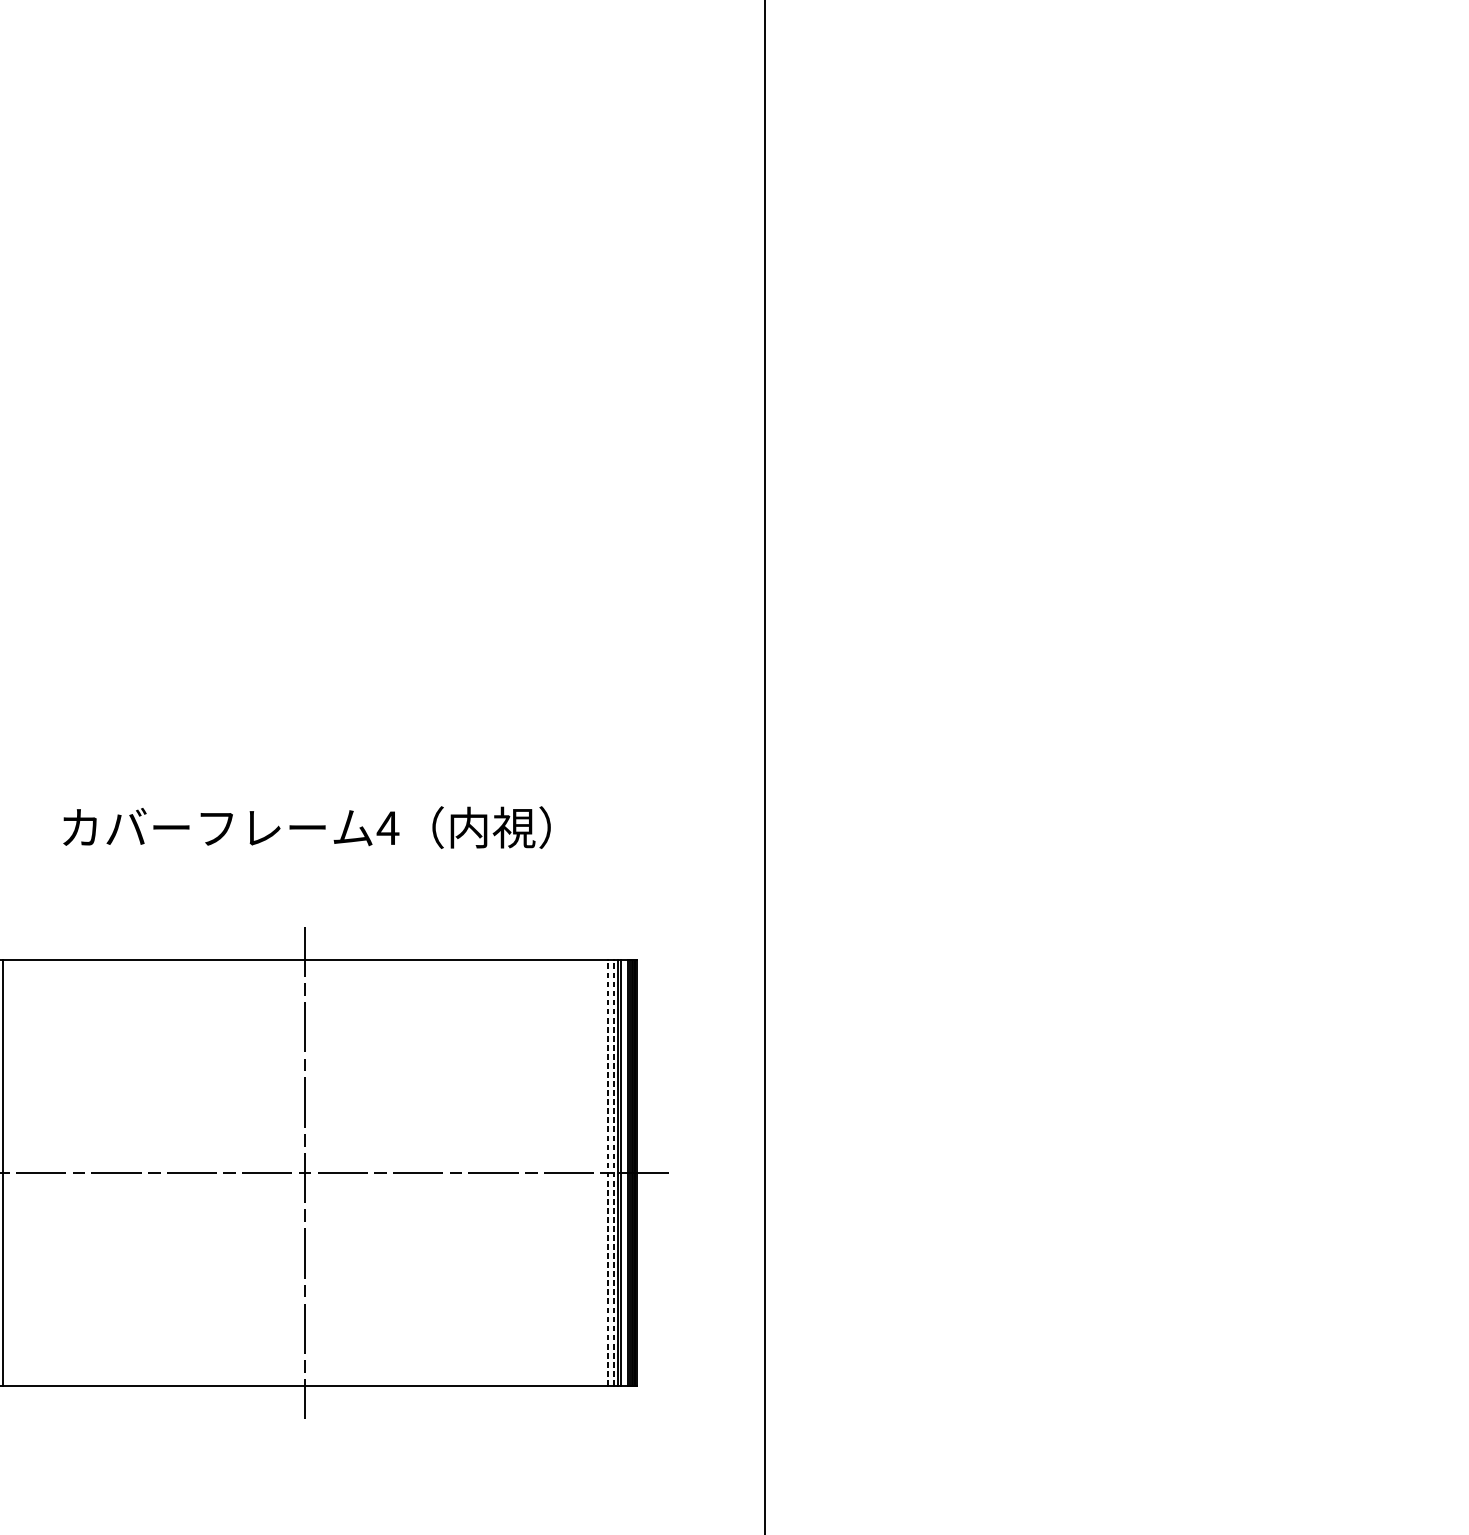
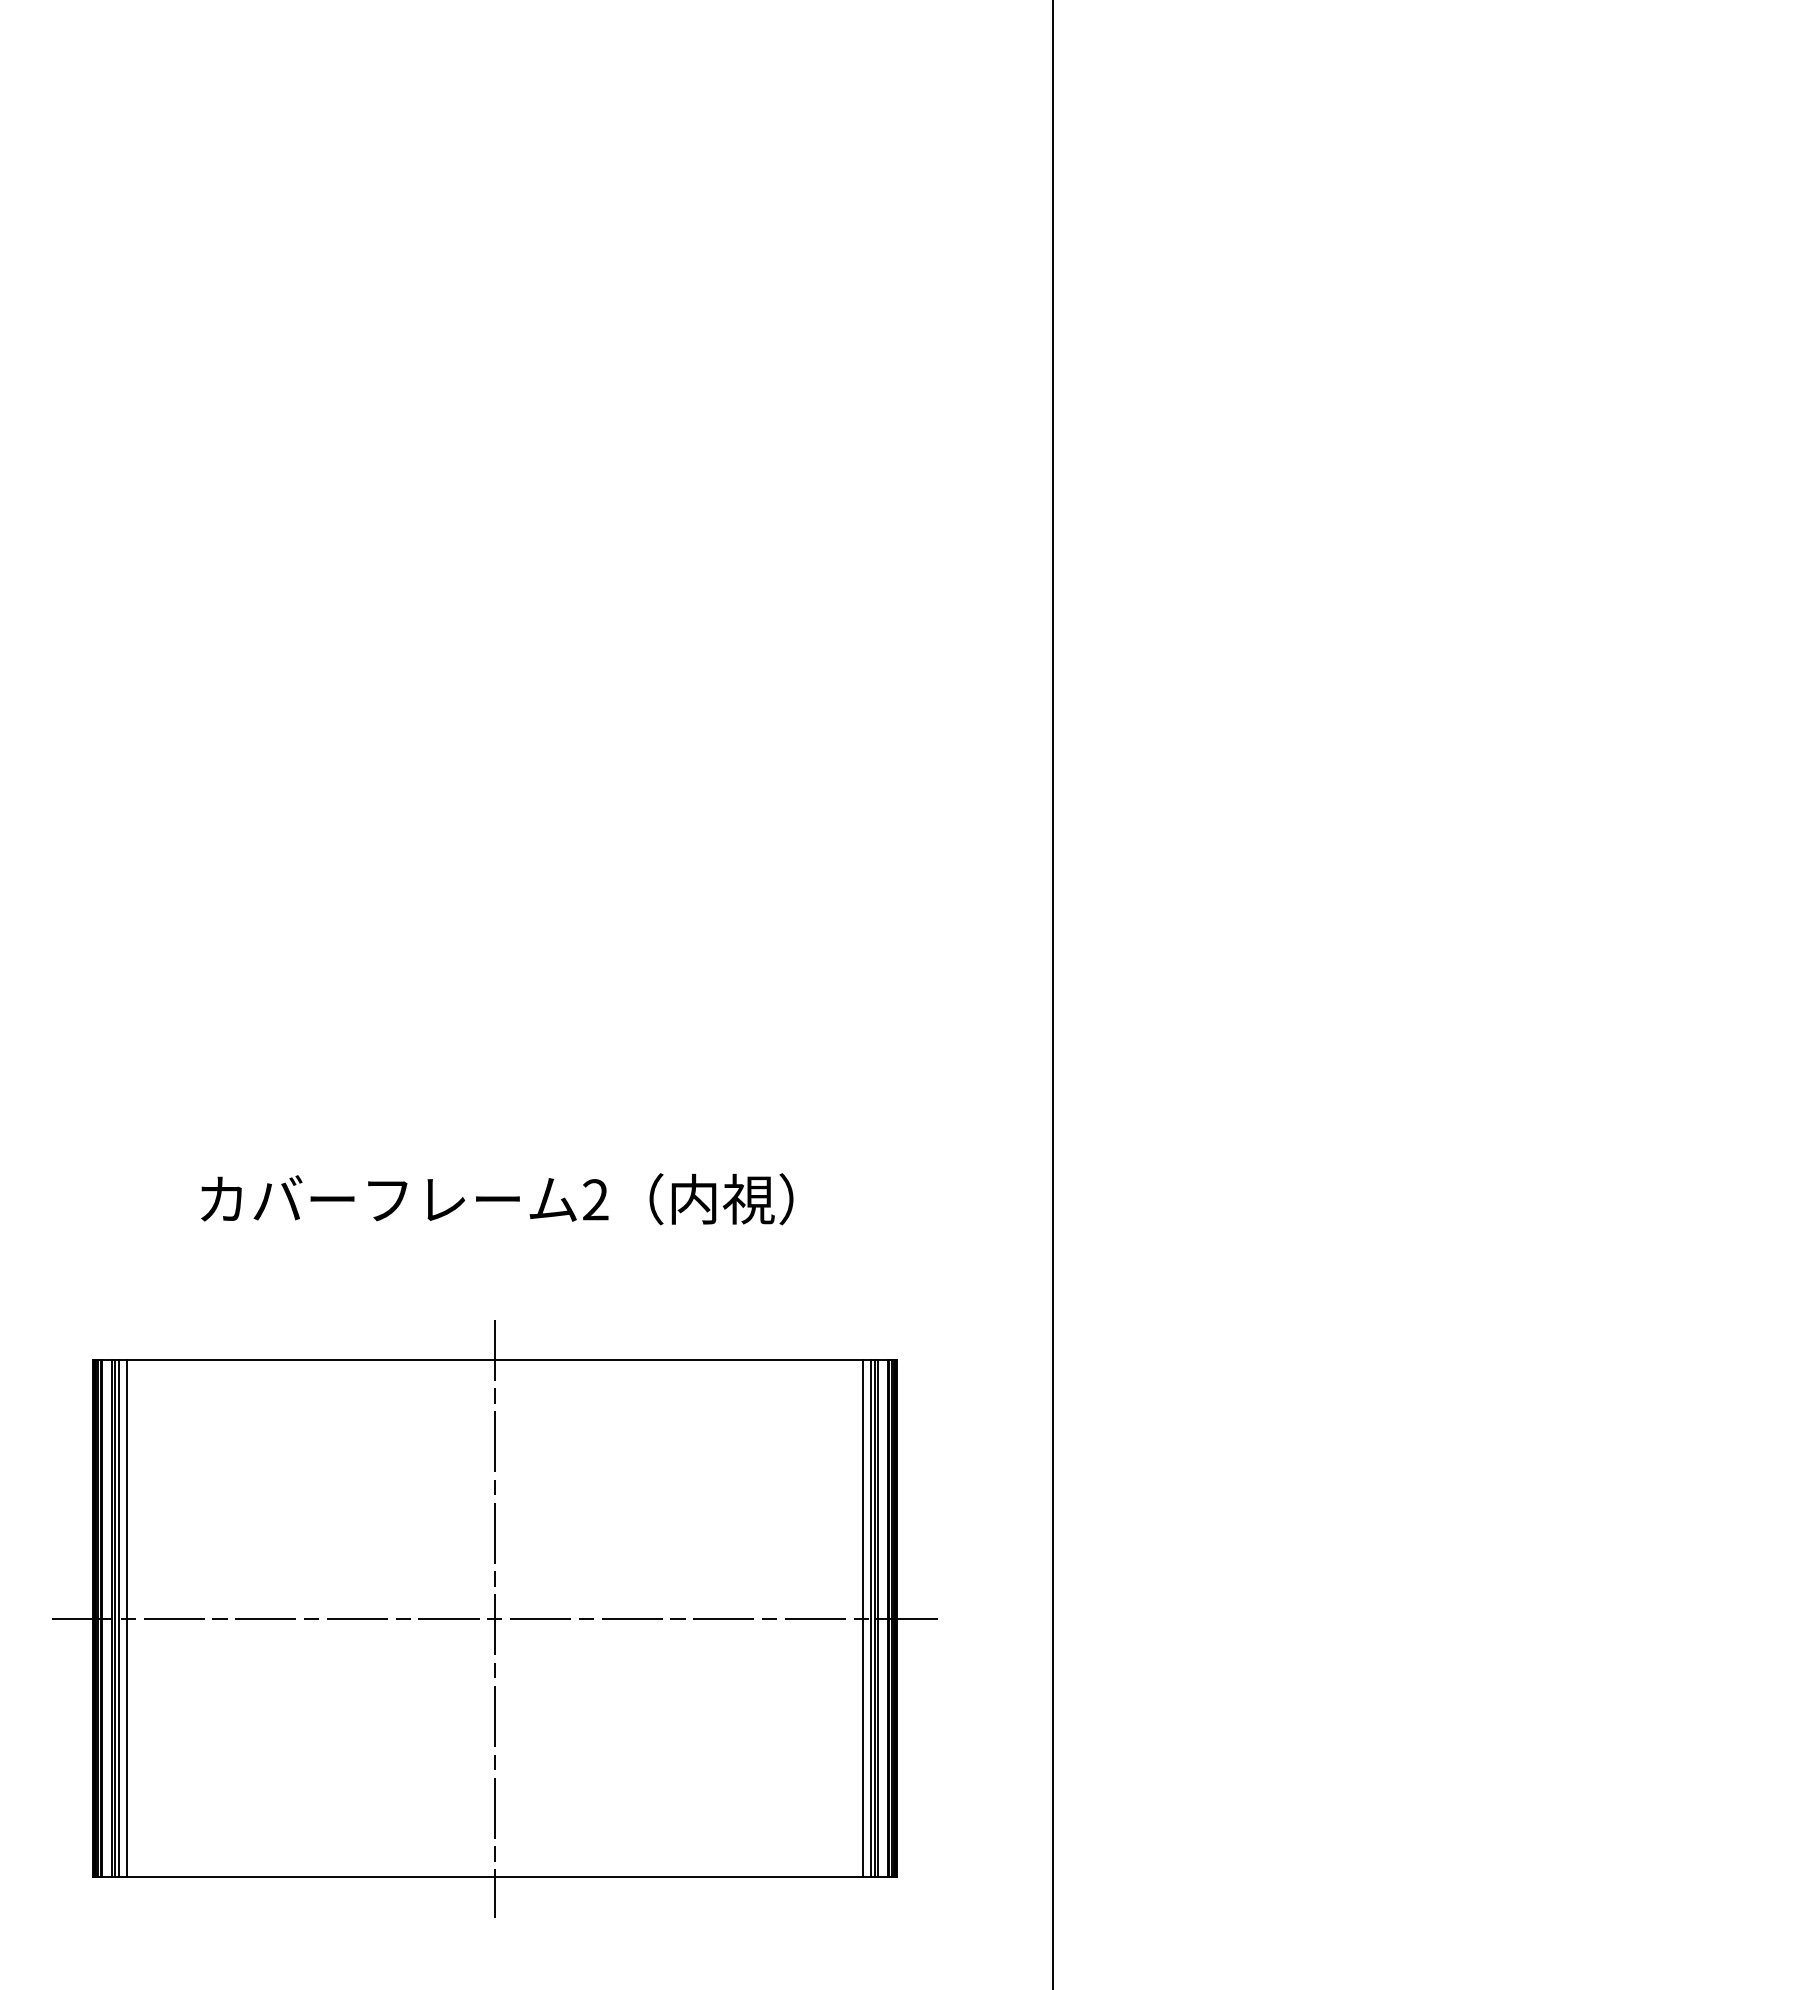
text: (387, 827) -> (595, 1199), 4 -> 2
line: (607, 1172) -> (862, 1618), dashed -> solid
line: (614, 1172) -> (870, 1618), dashed -> solid

